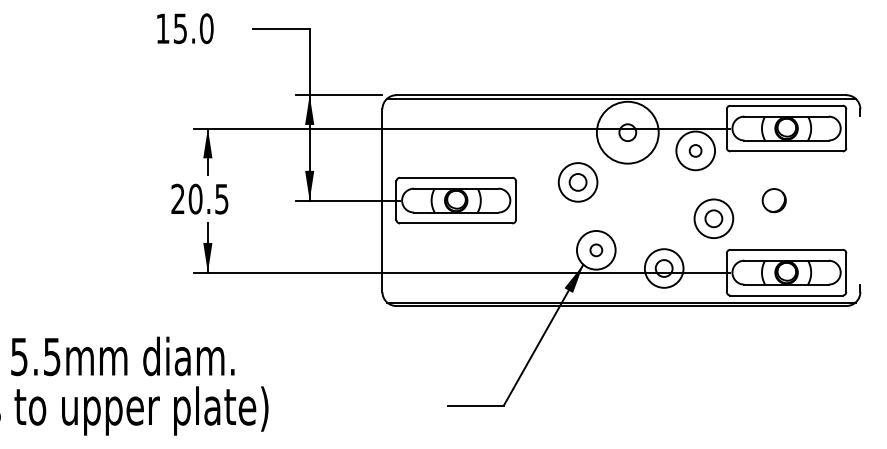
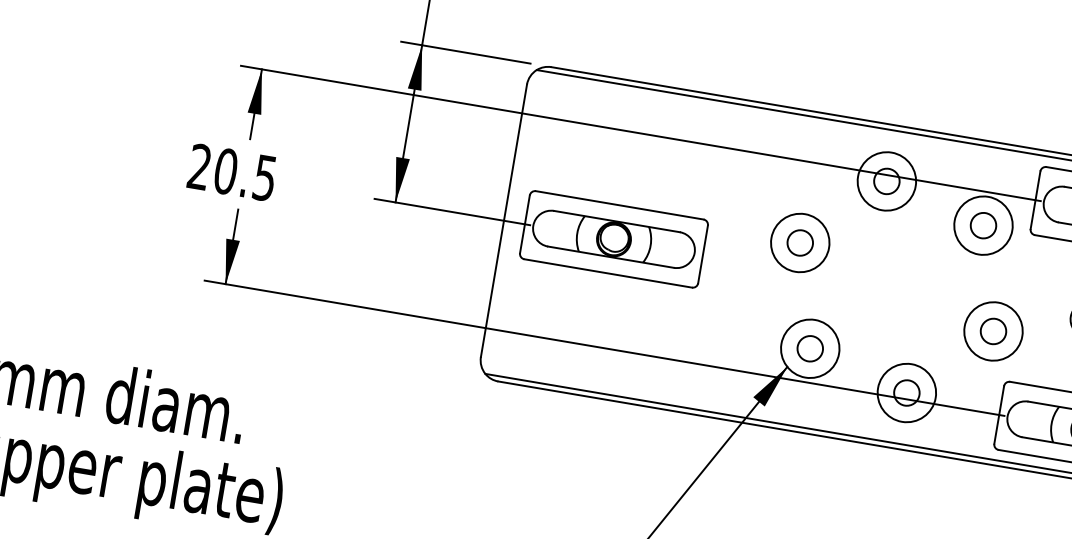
circle: (627, 132) -> (886, 181), size x0.62
circle: (695, 150) -> (983, 225), size x1.43
circle: (596, 250) -> (810, 349), size x1.43

